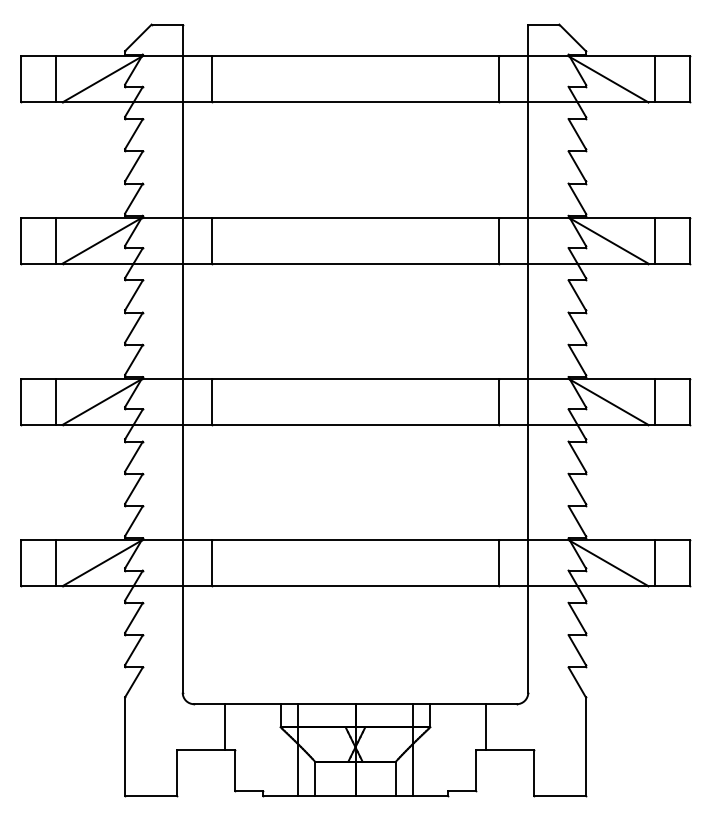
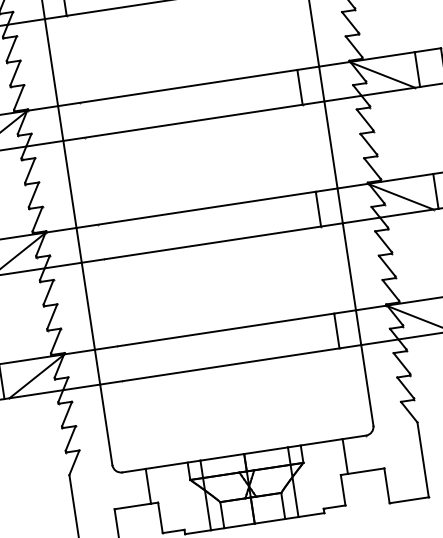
line: (211, 240) -> (82, 120), removed
line: (211, 401) -> (100, 241), removed
line: (211, 563) -> (119, 364), removed

